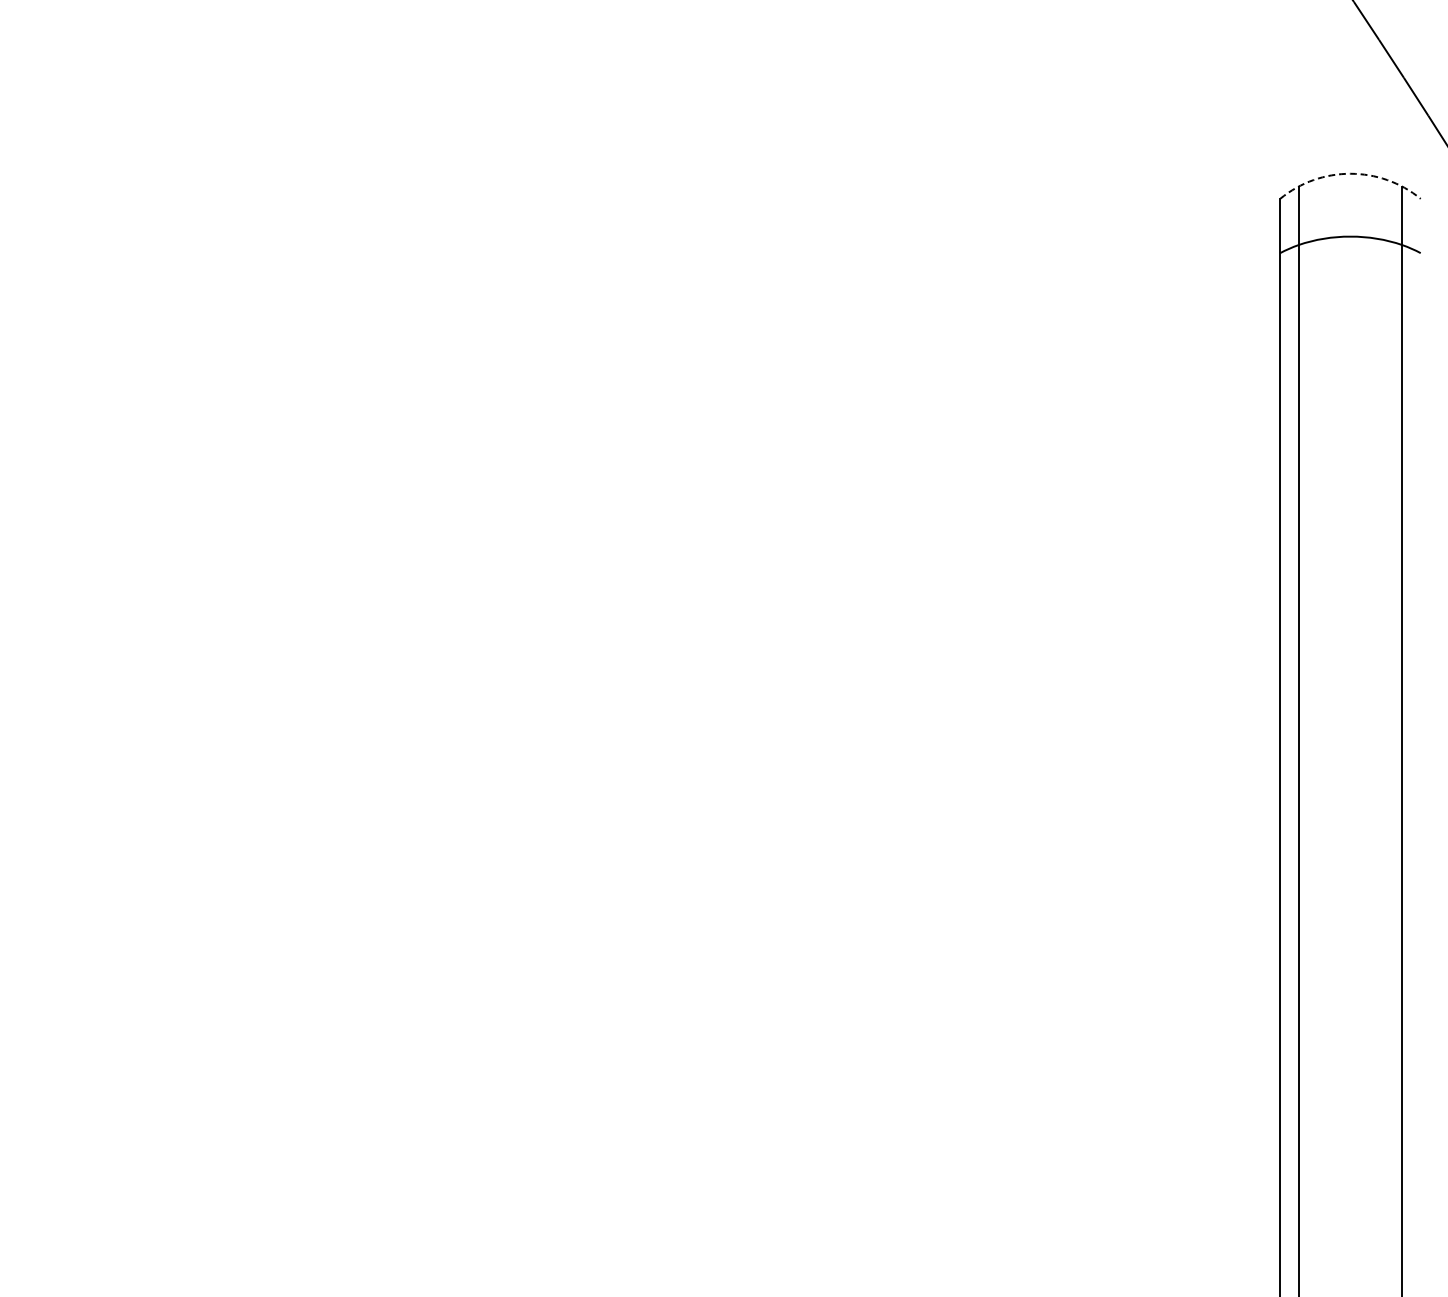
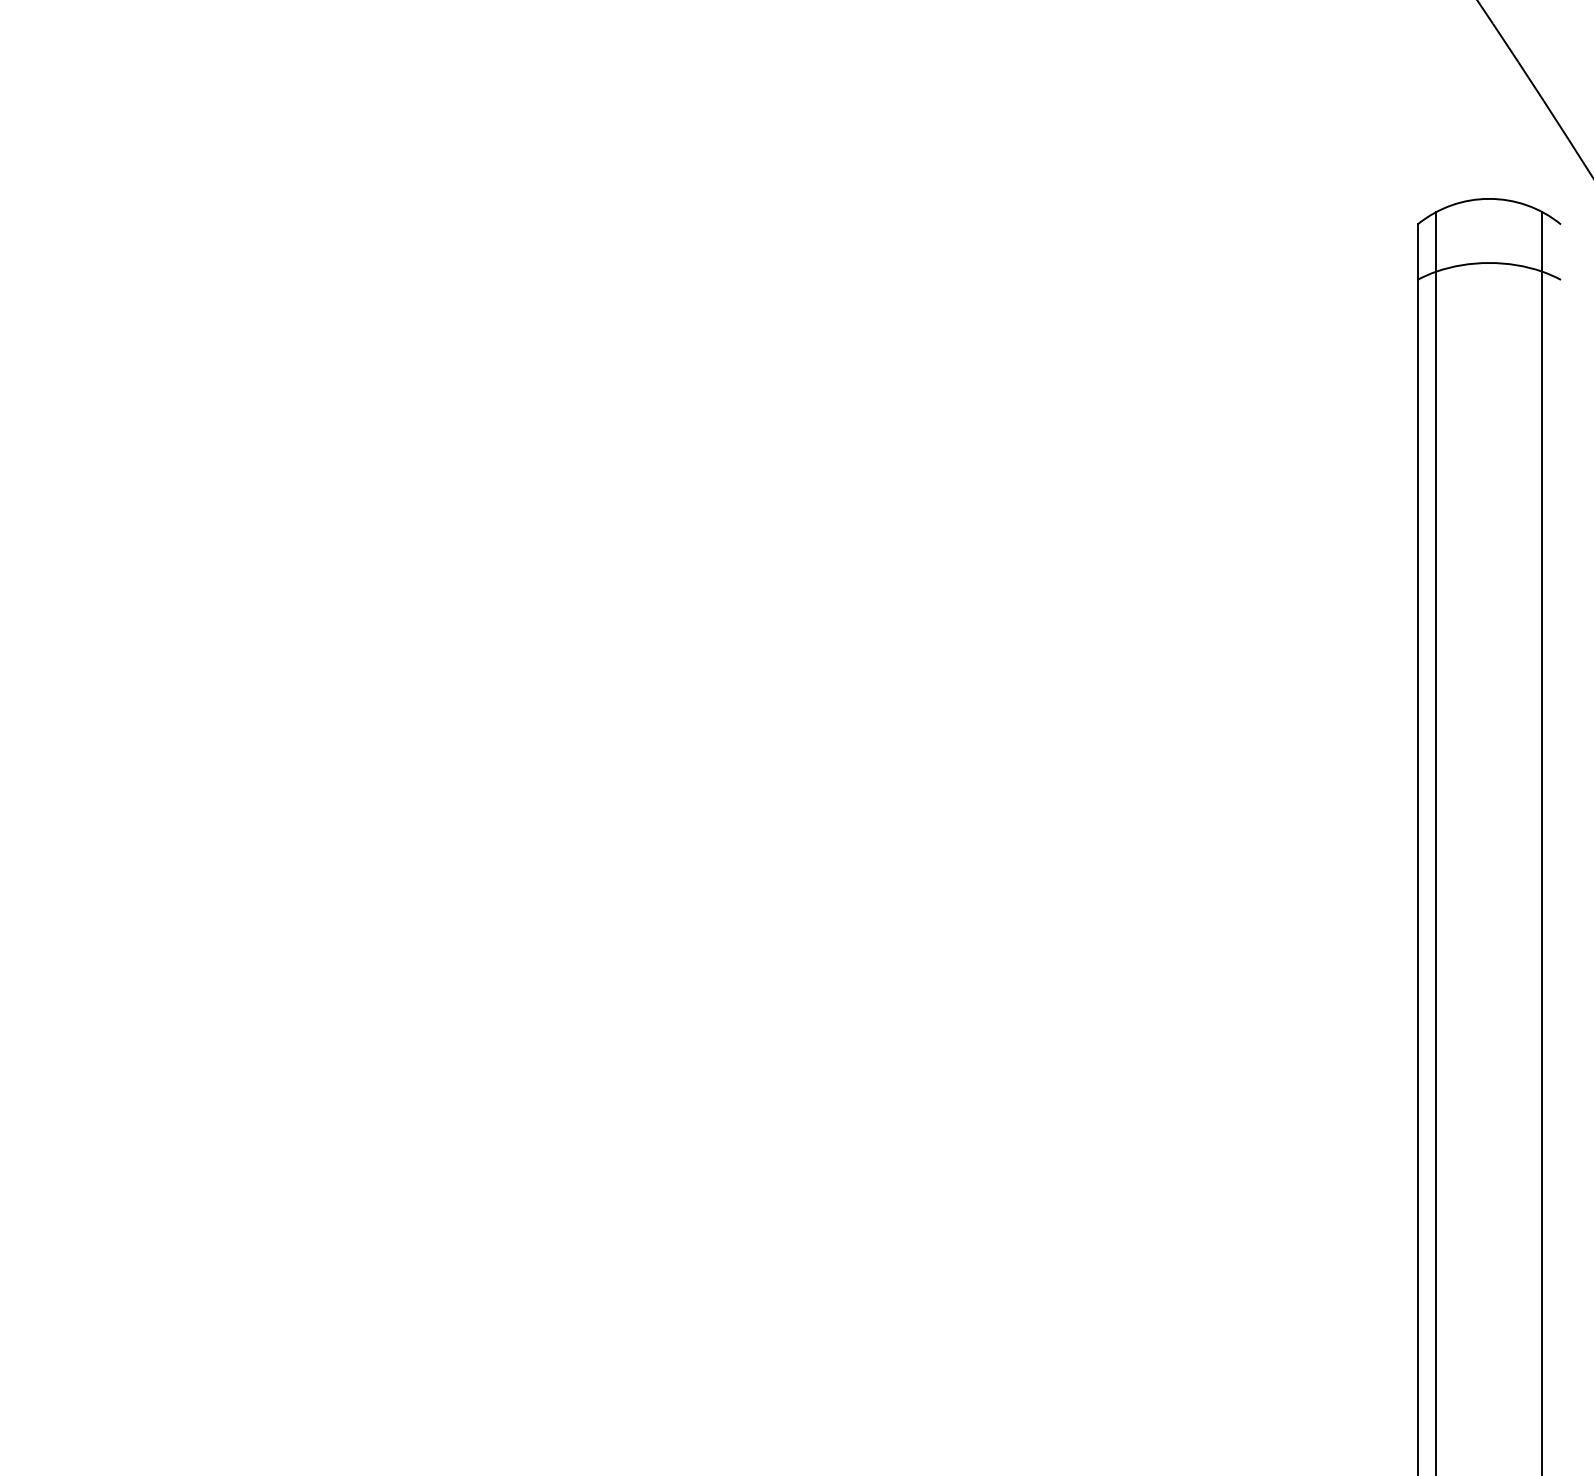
arc: (1350, 173) -> (1489, 198), dashed -> solid

